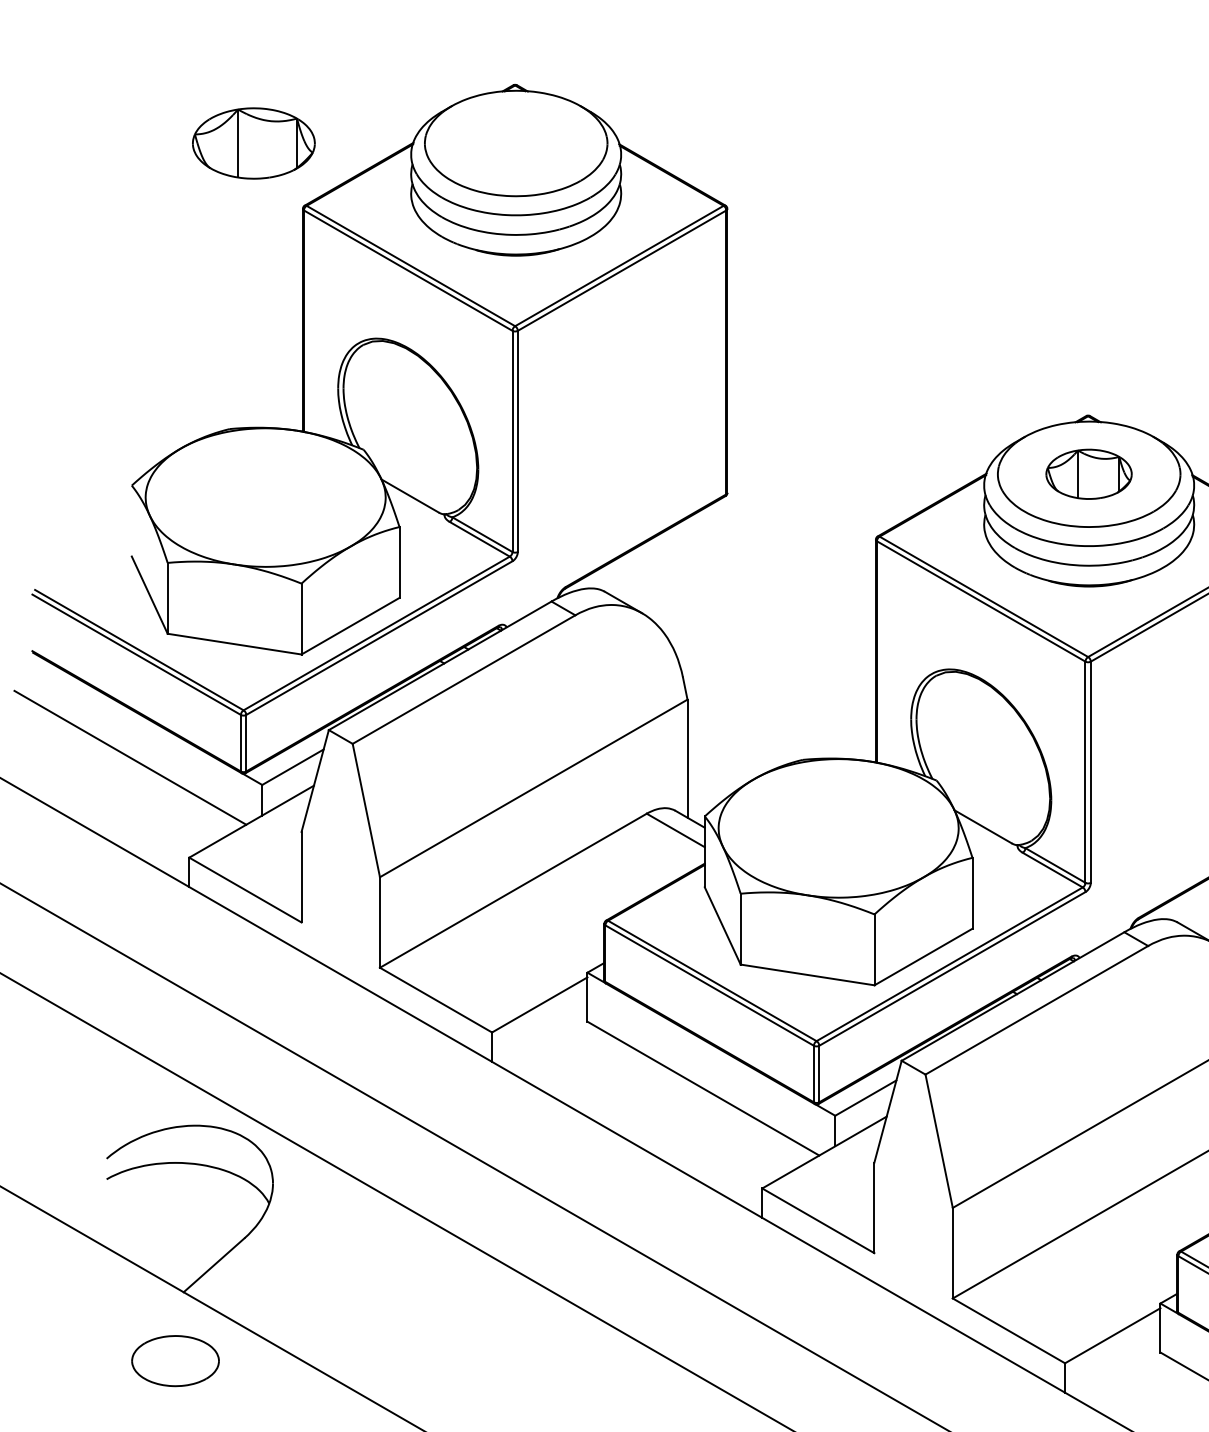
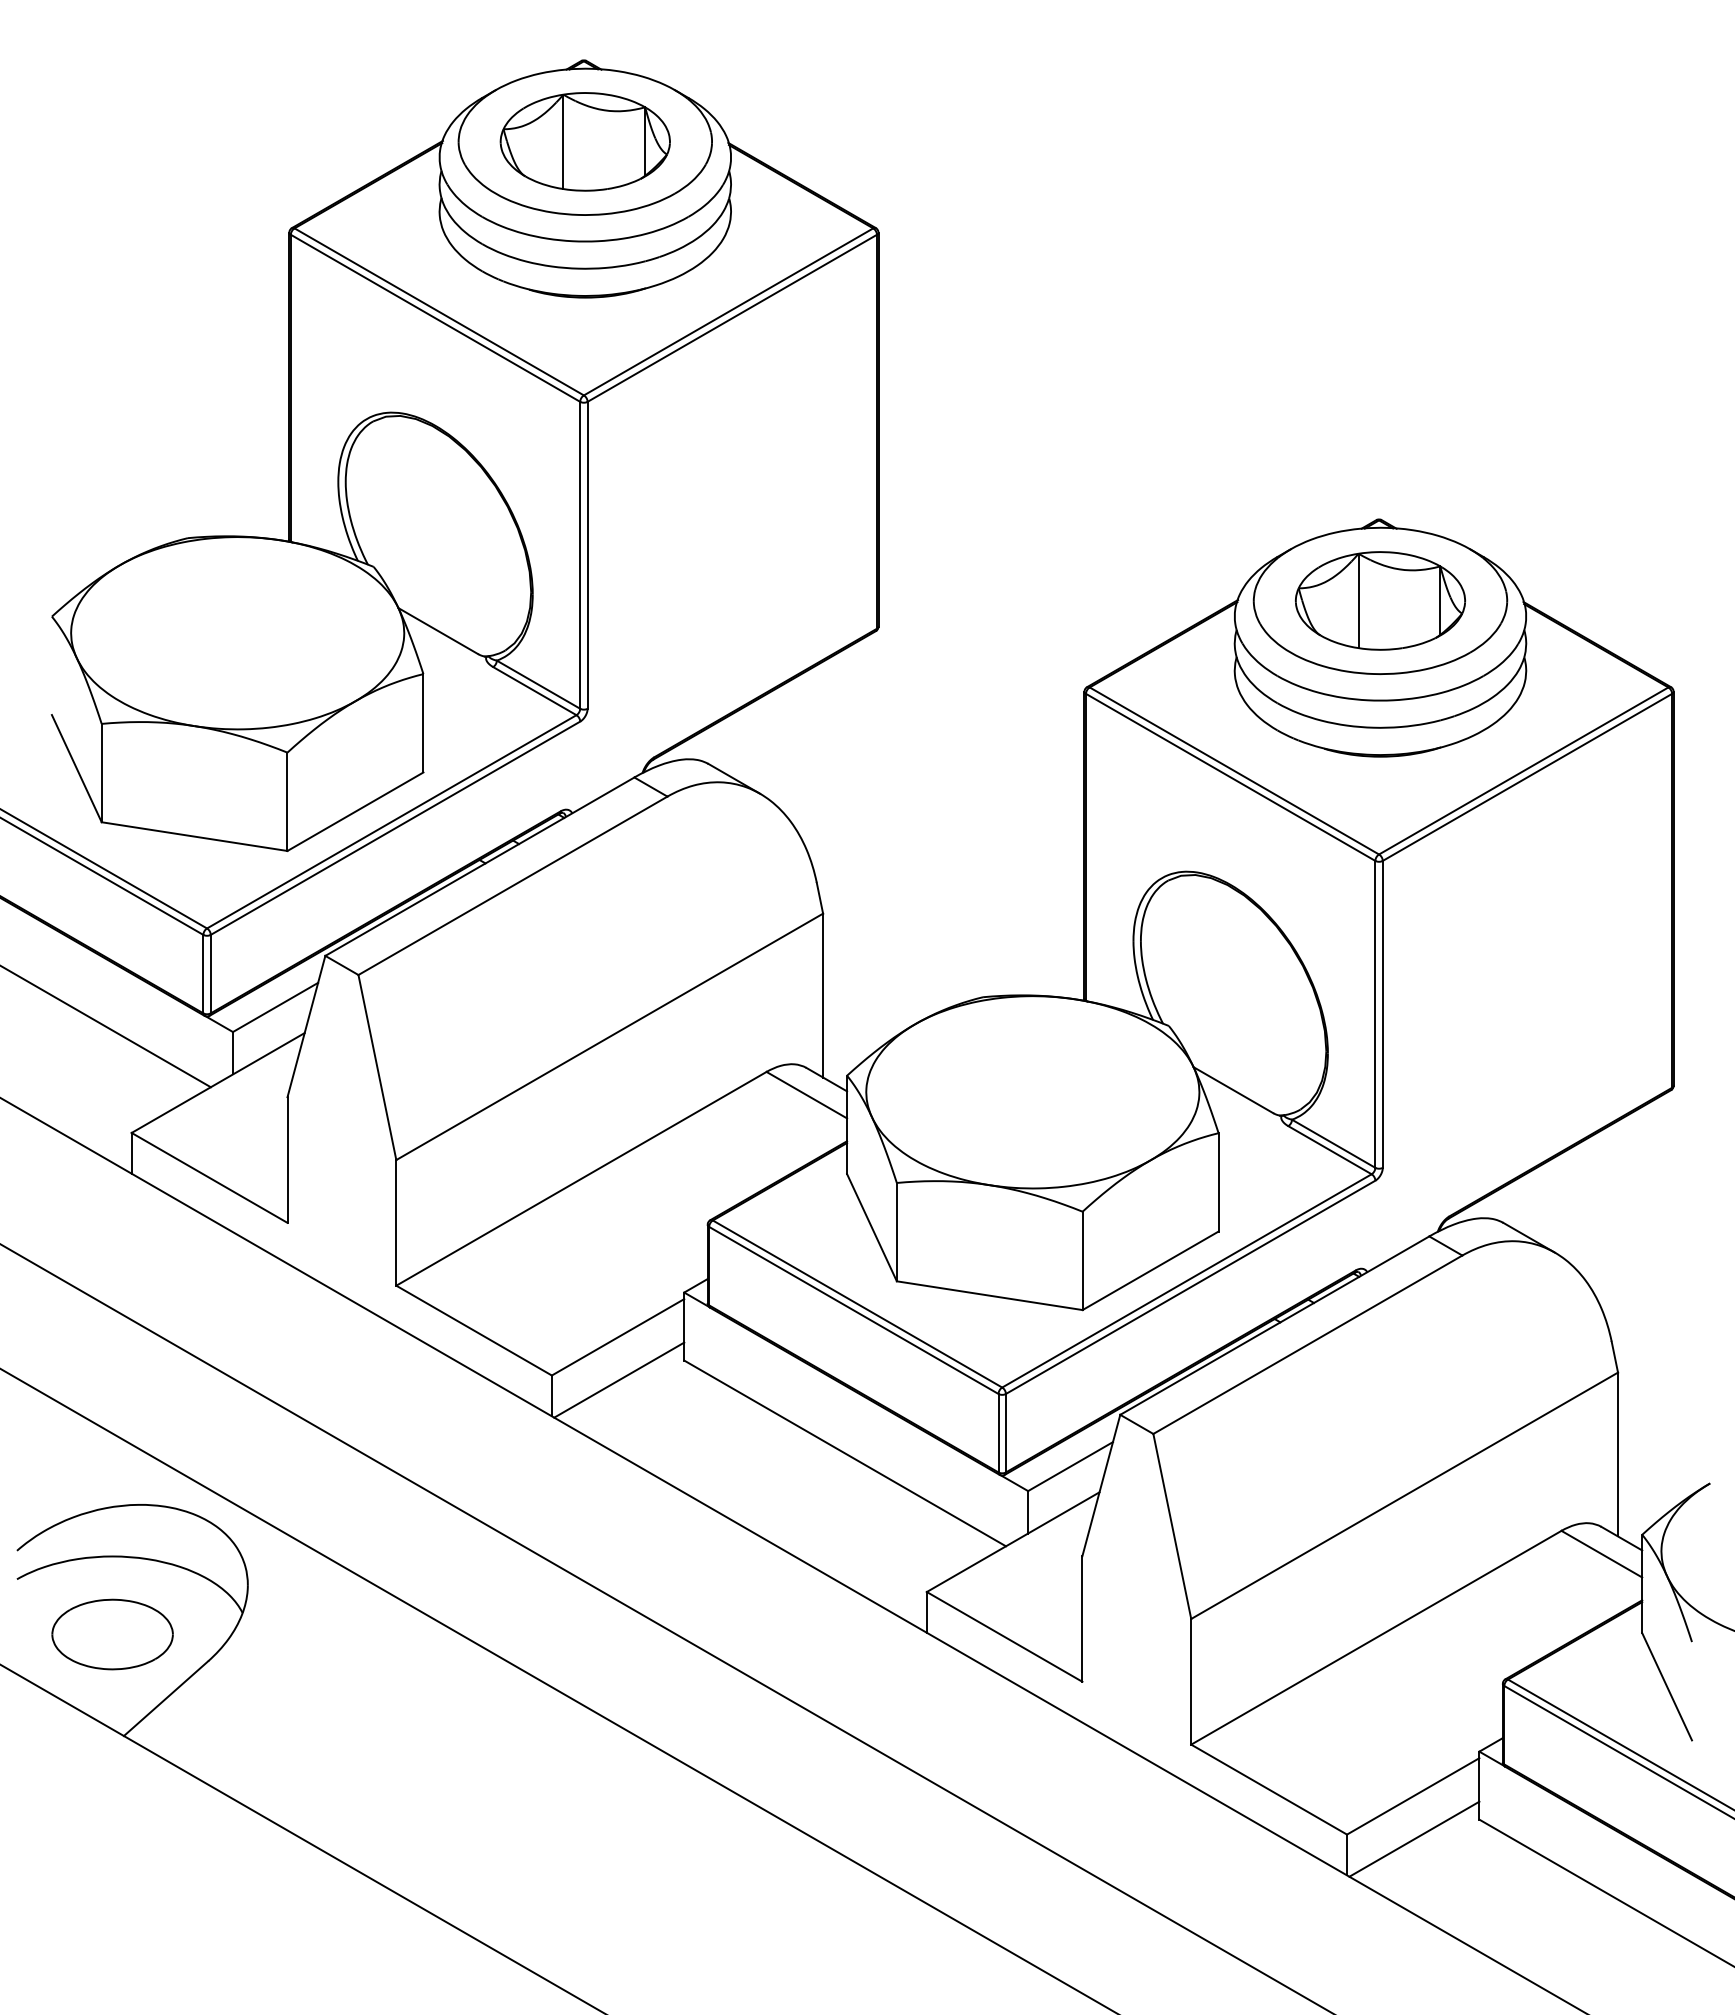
part: (253, 143) -> (584, 141), moved
part: (1088, 474) -> (1379, 600), size x1.43
line: (540, 1035) -> (619, 1379), added
part: (175, 1361) -> (112, 1634), moved
line: (1113, 1366) -> (1414, 1838), added

